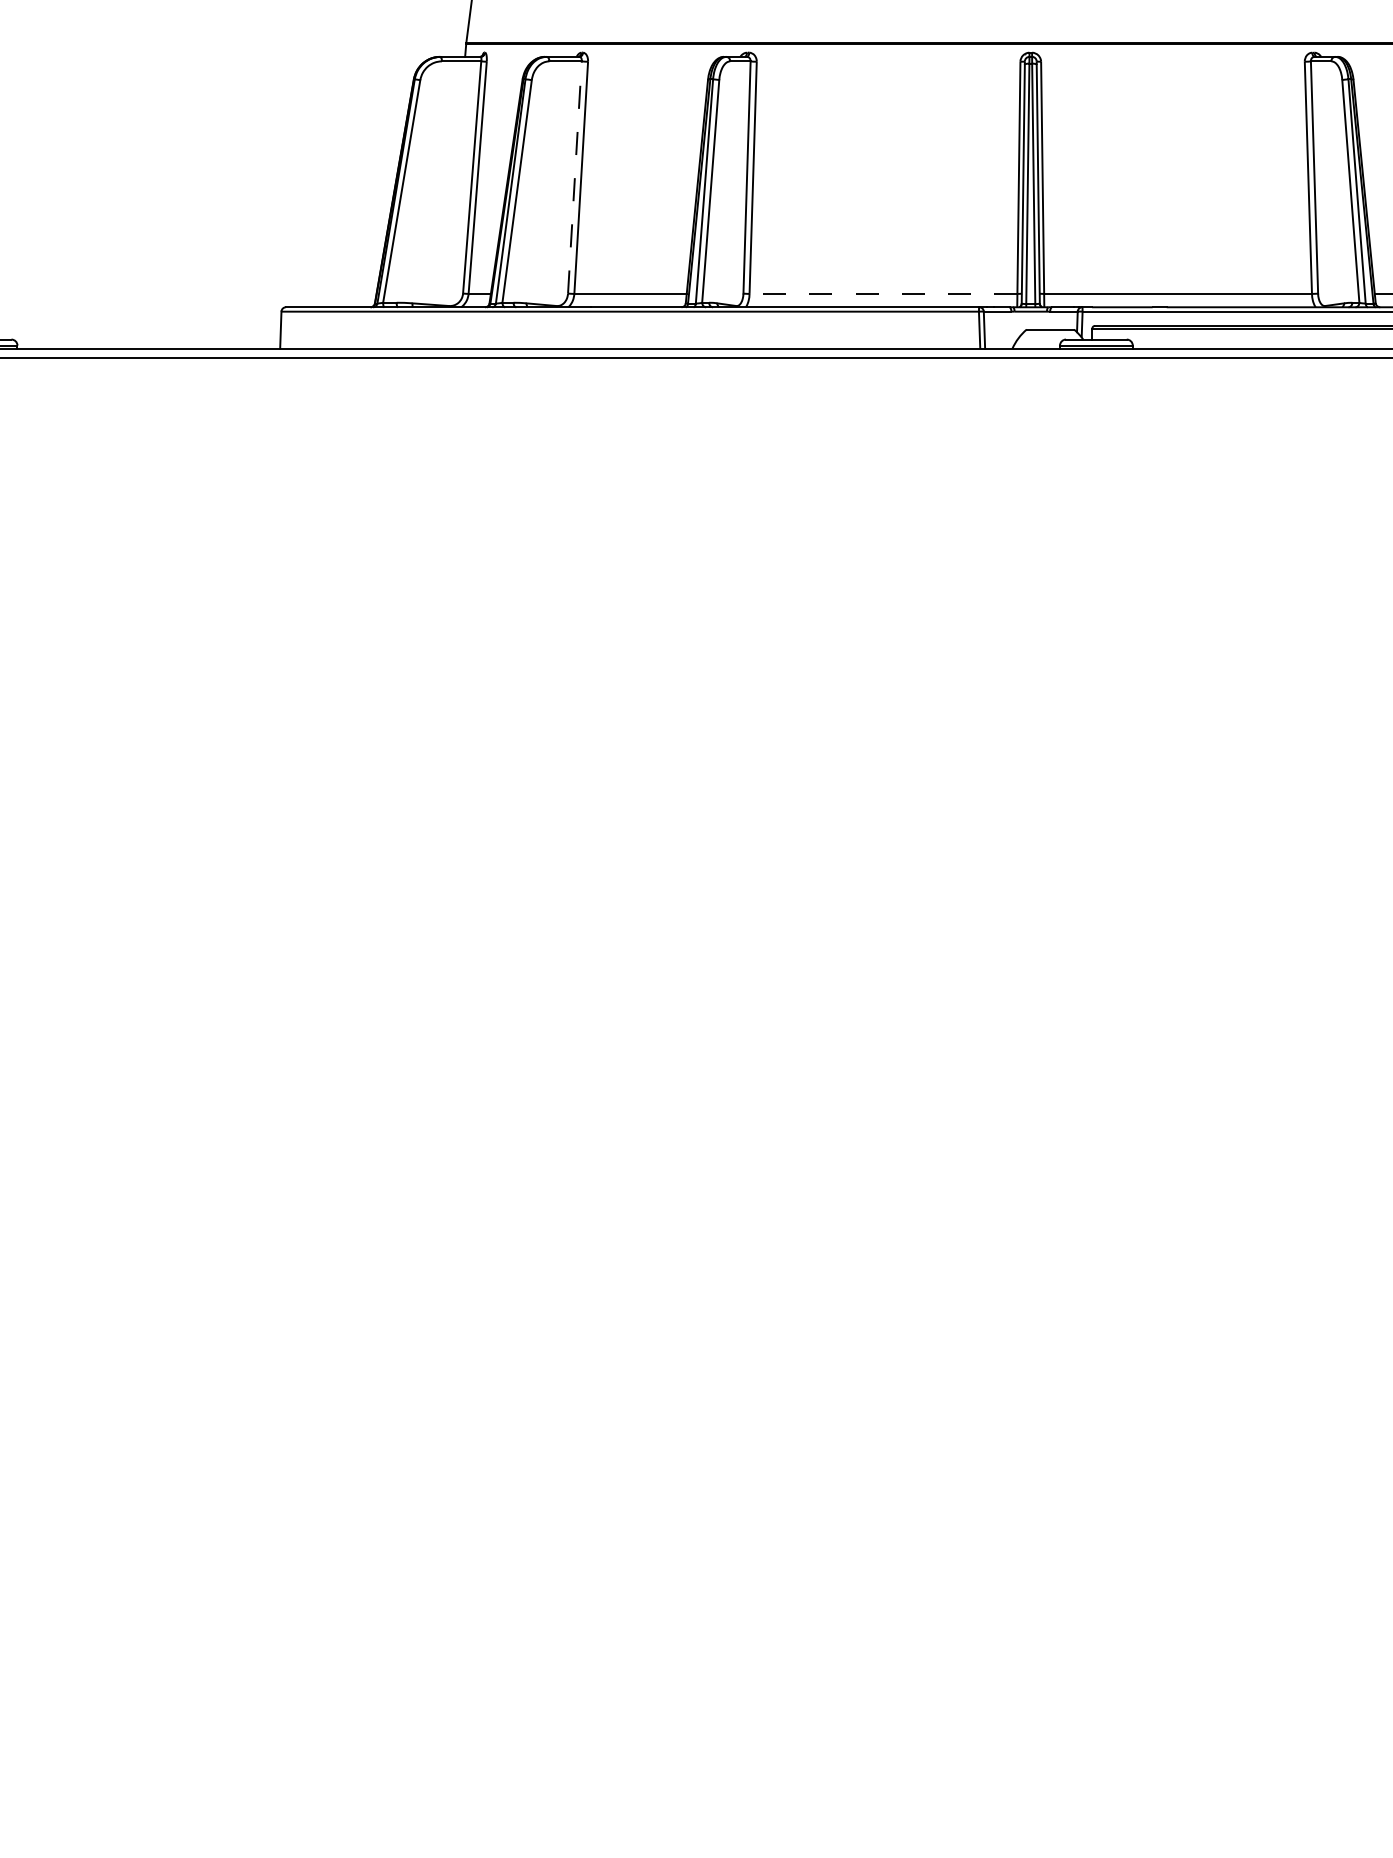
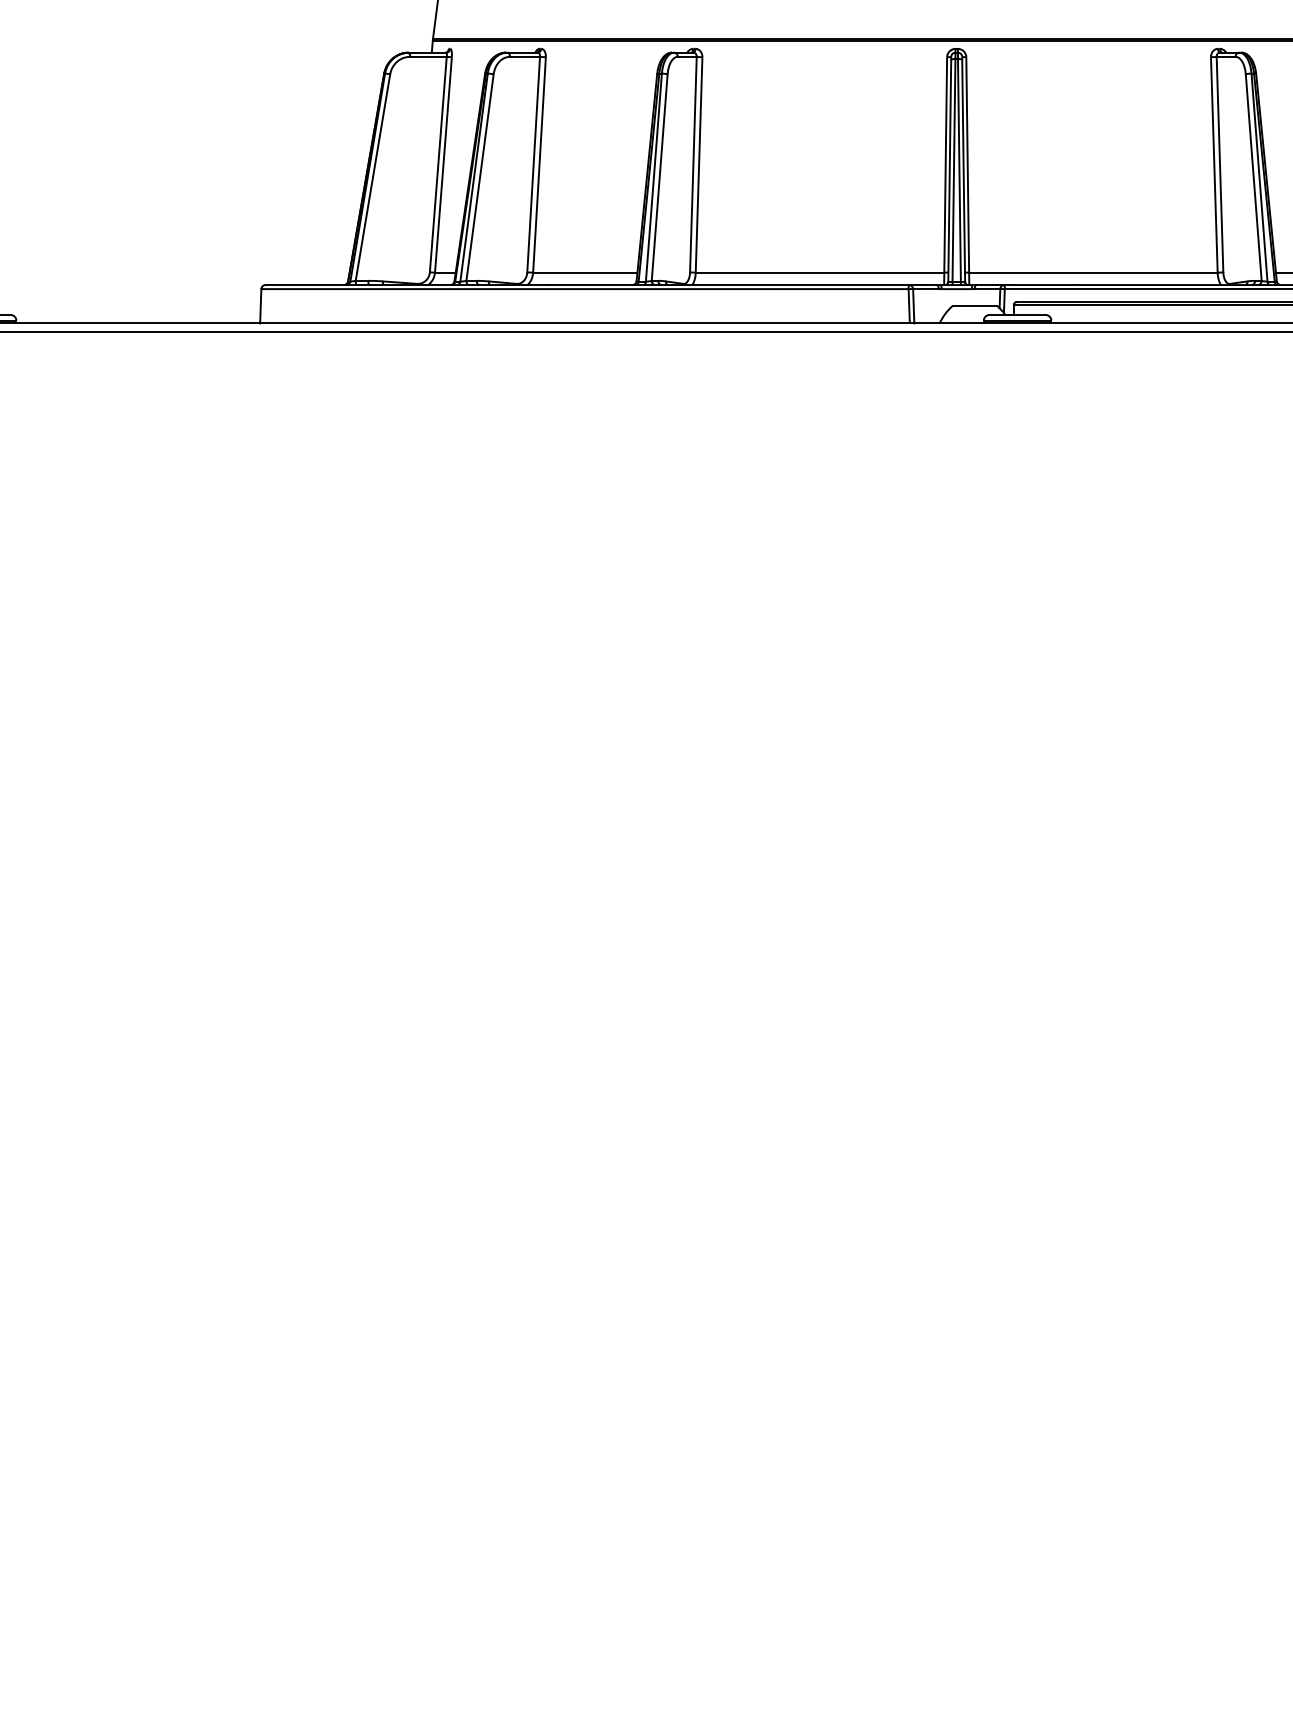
line: (574, 177) -> (533, 164), dashed -> solid
line: (882, 293) -> (819, 272), dashed -> solid

